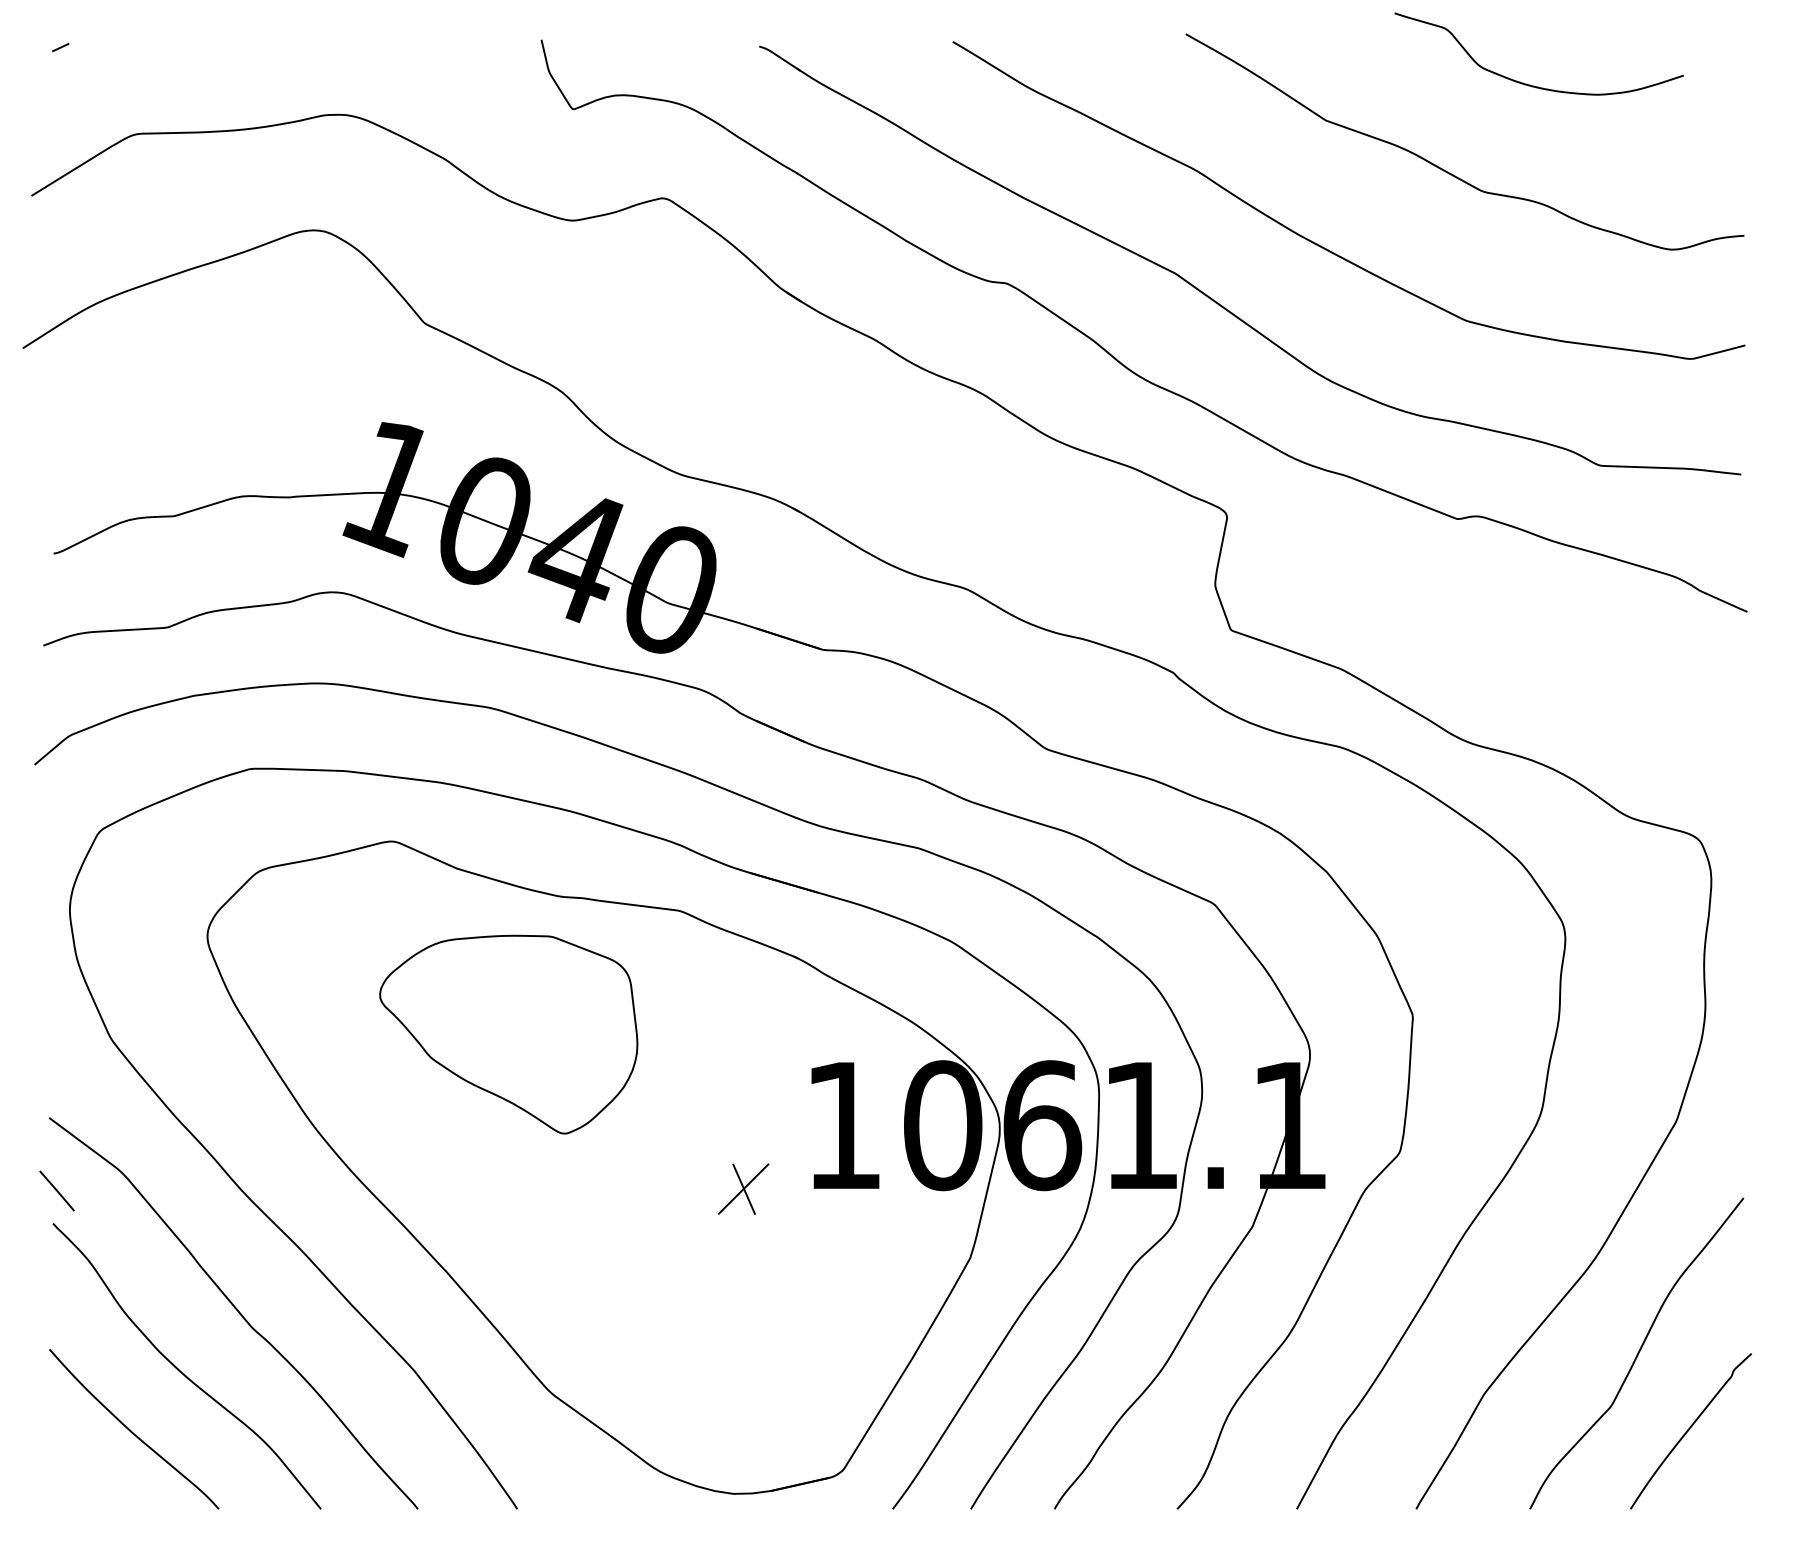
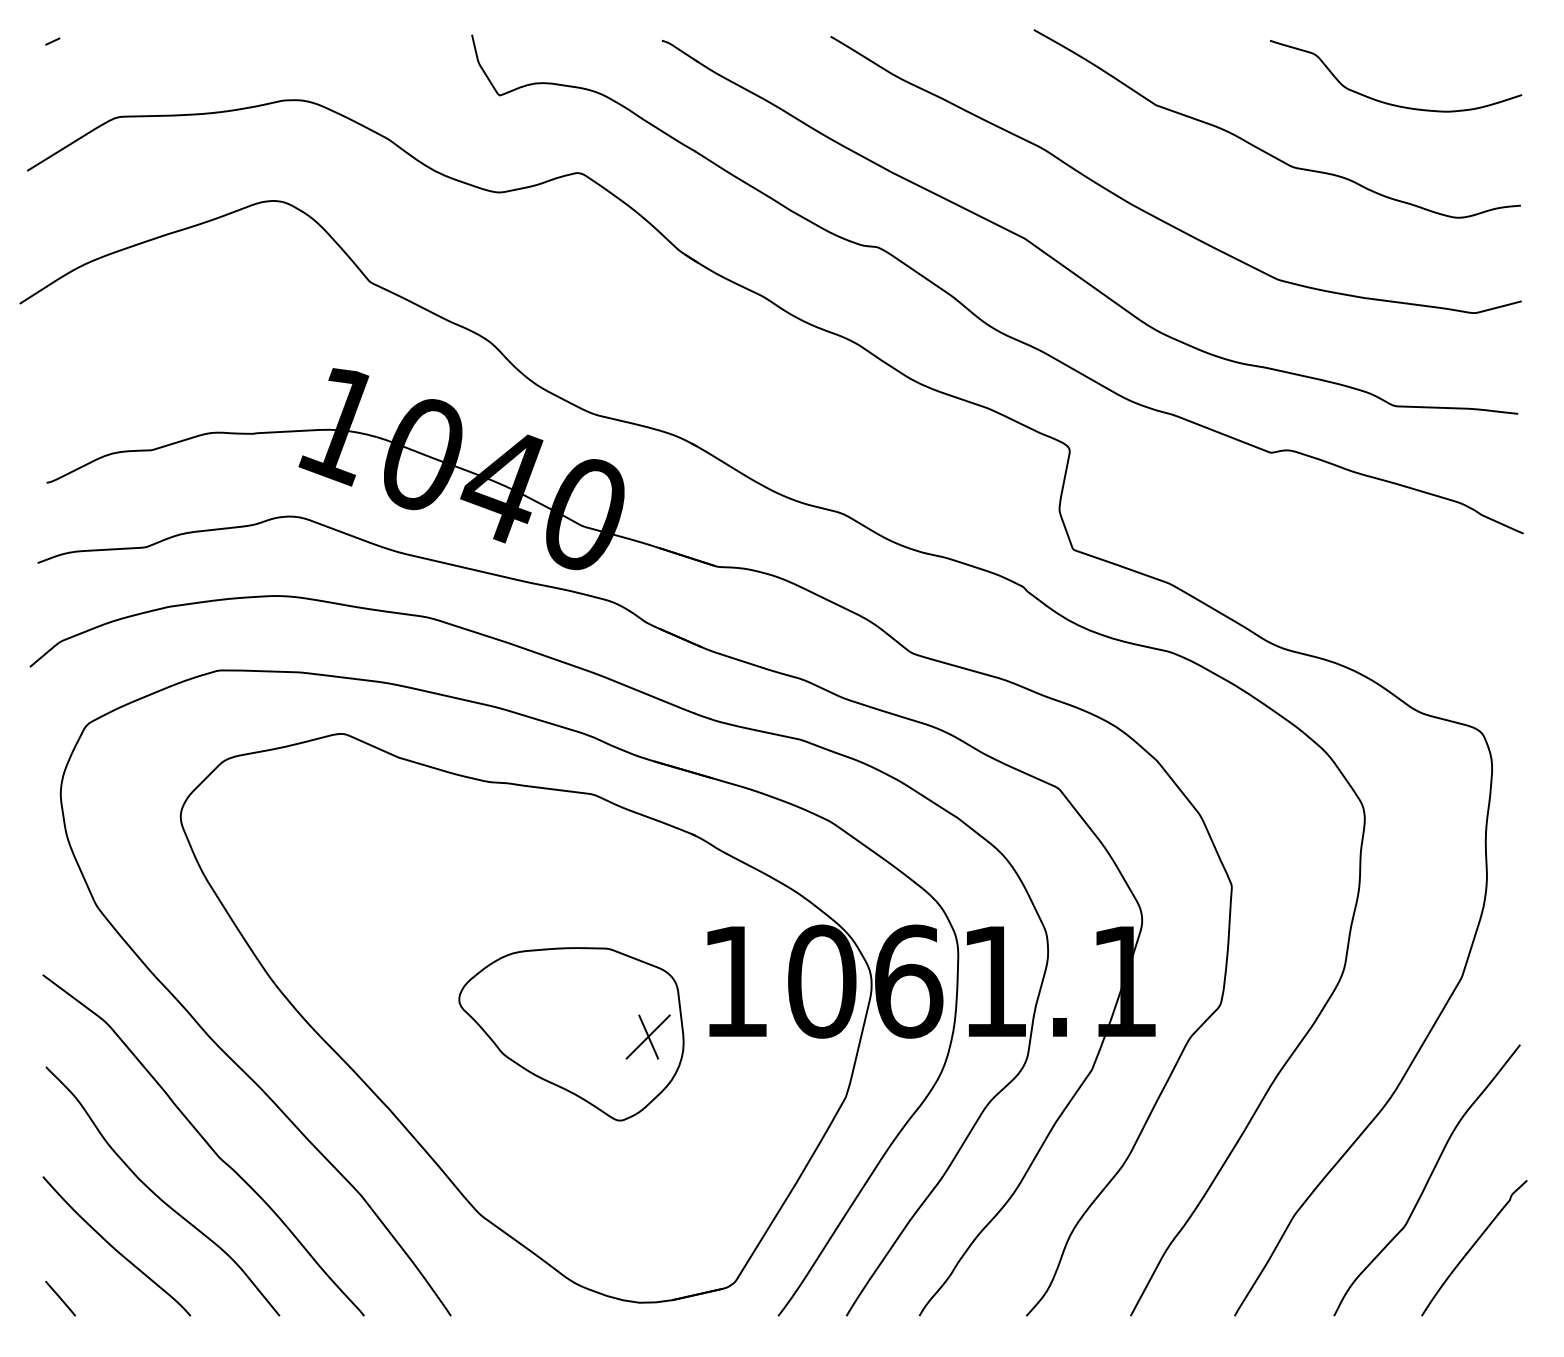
curve: (1529, 84) -> (1387, 102), moved
part: (508, 1034) -> (571, 1034), moved
line: (56, 1190) -> (60, 1298), moved

